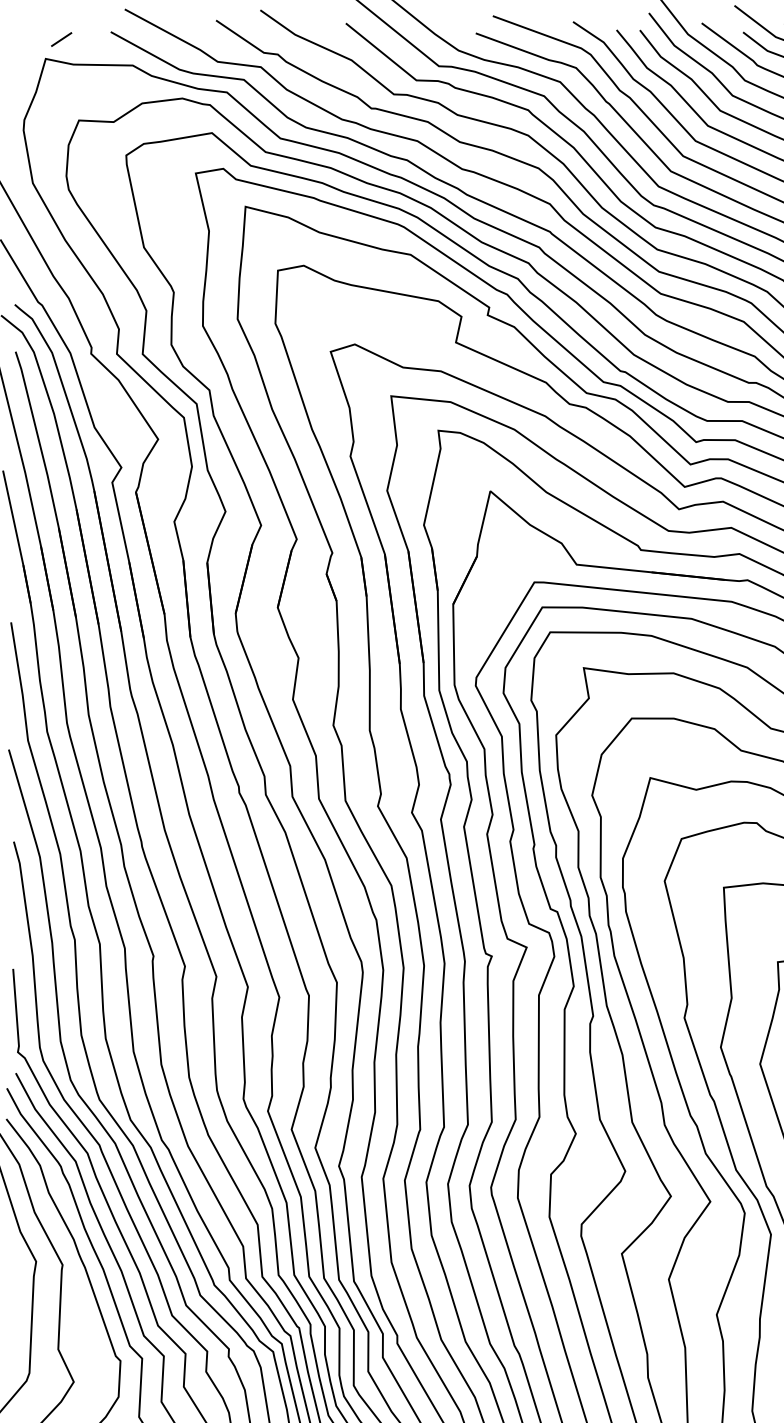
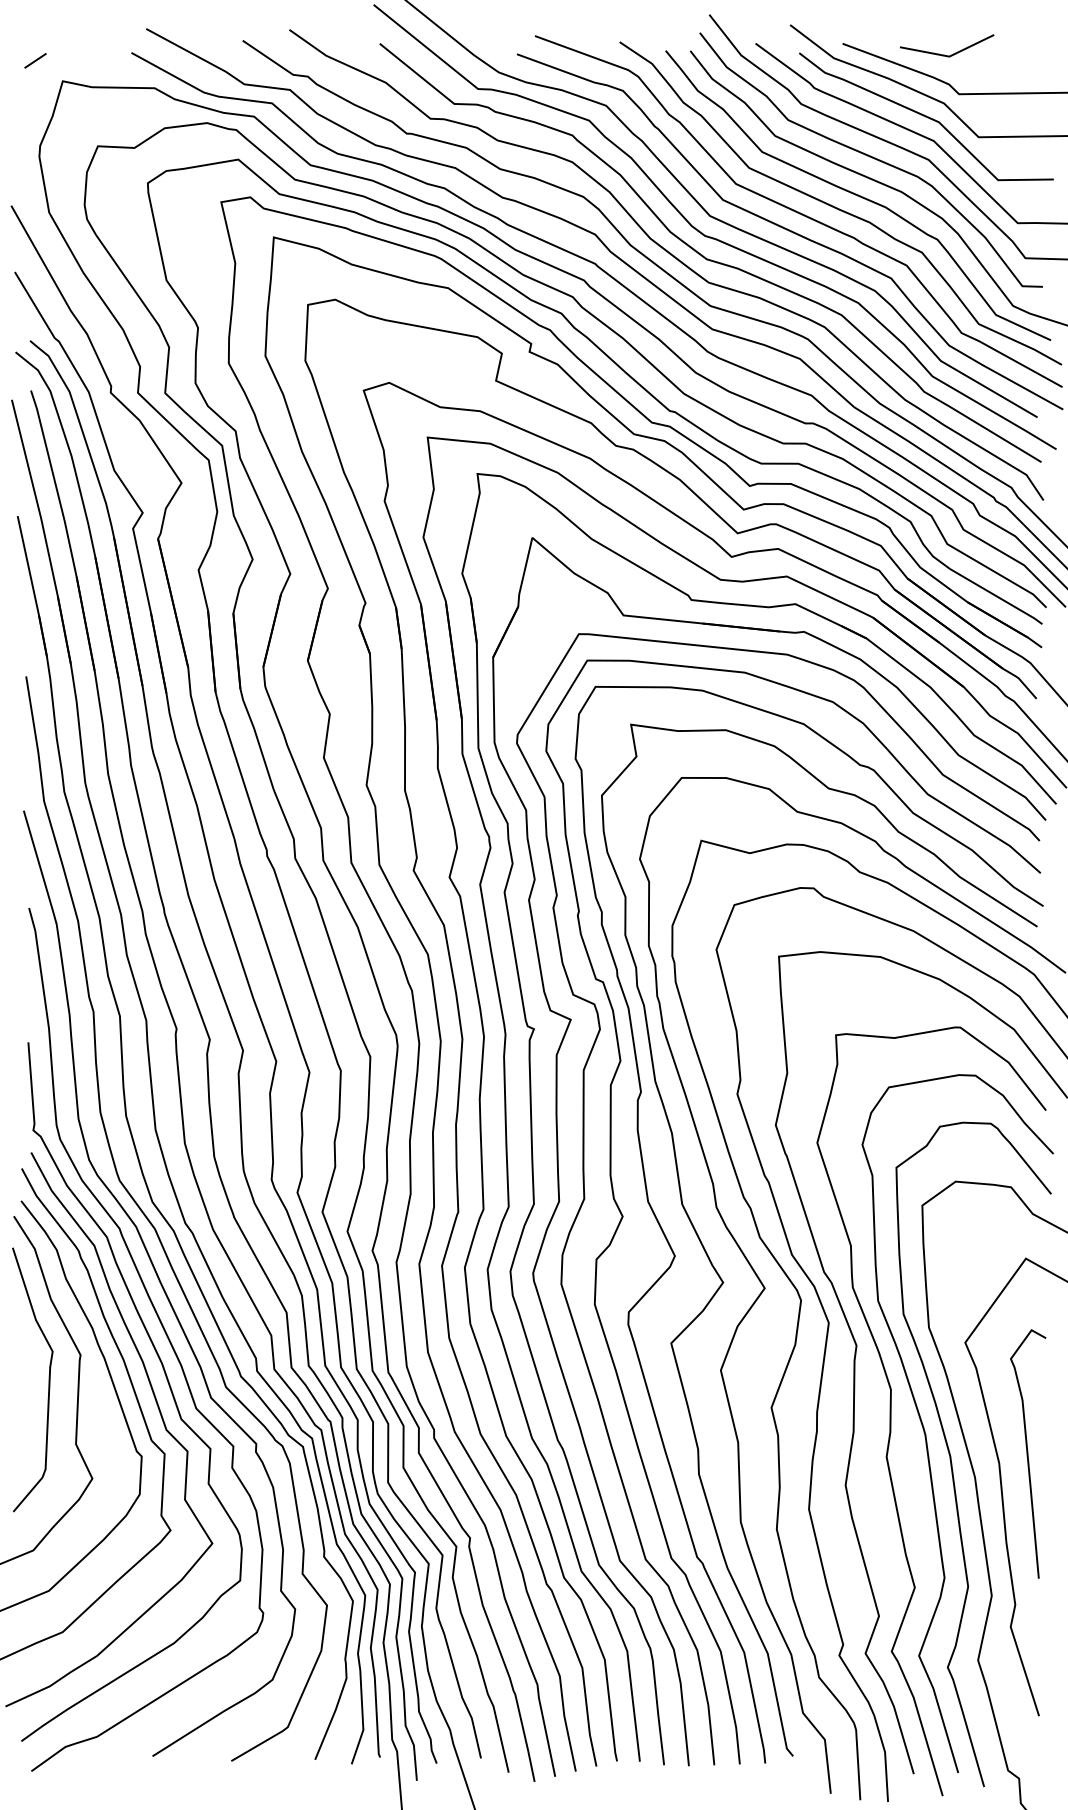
line: (61, 39) -> (35, 60), moved

